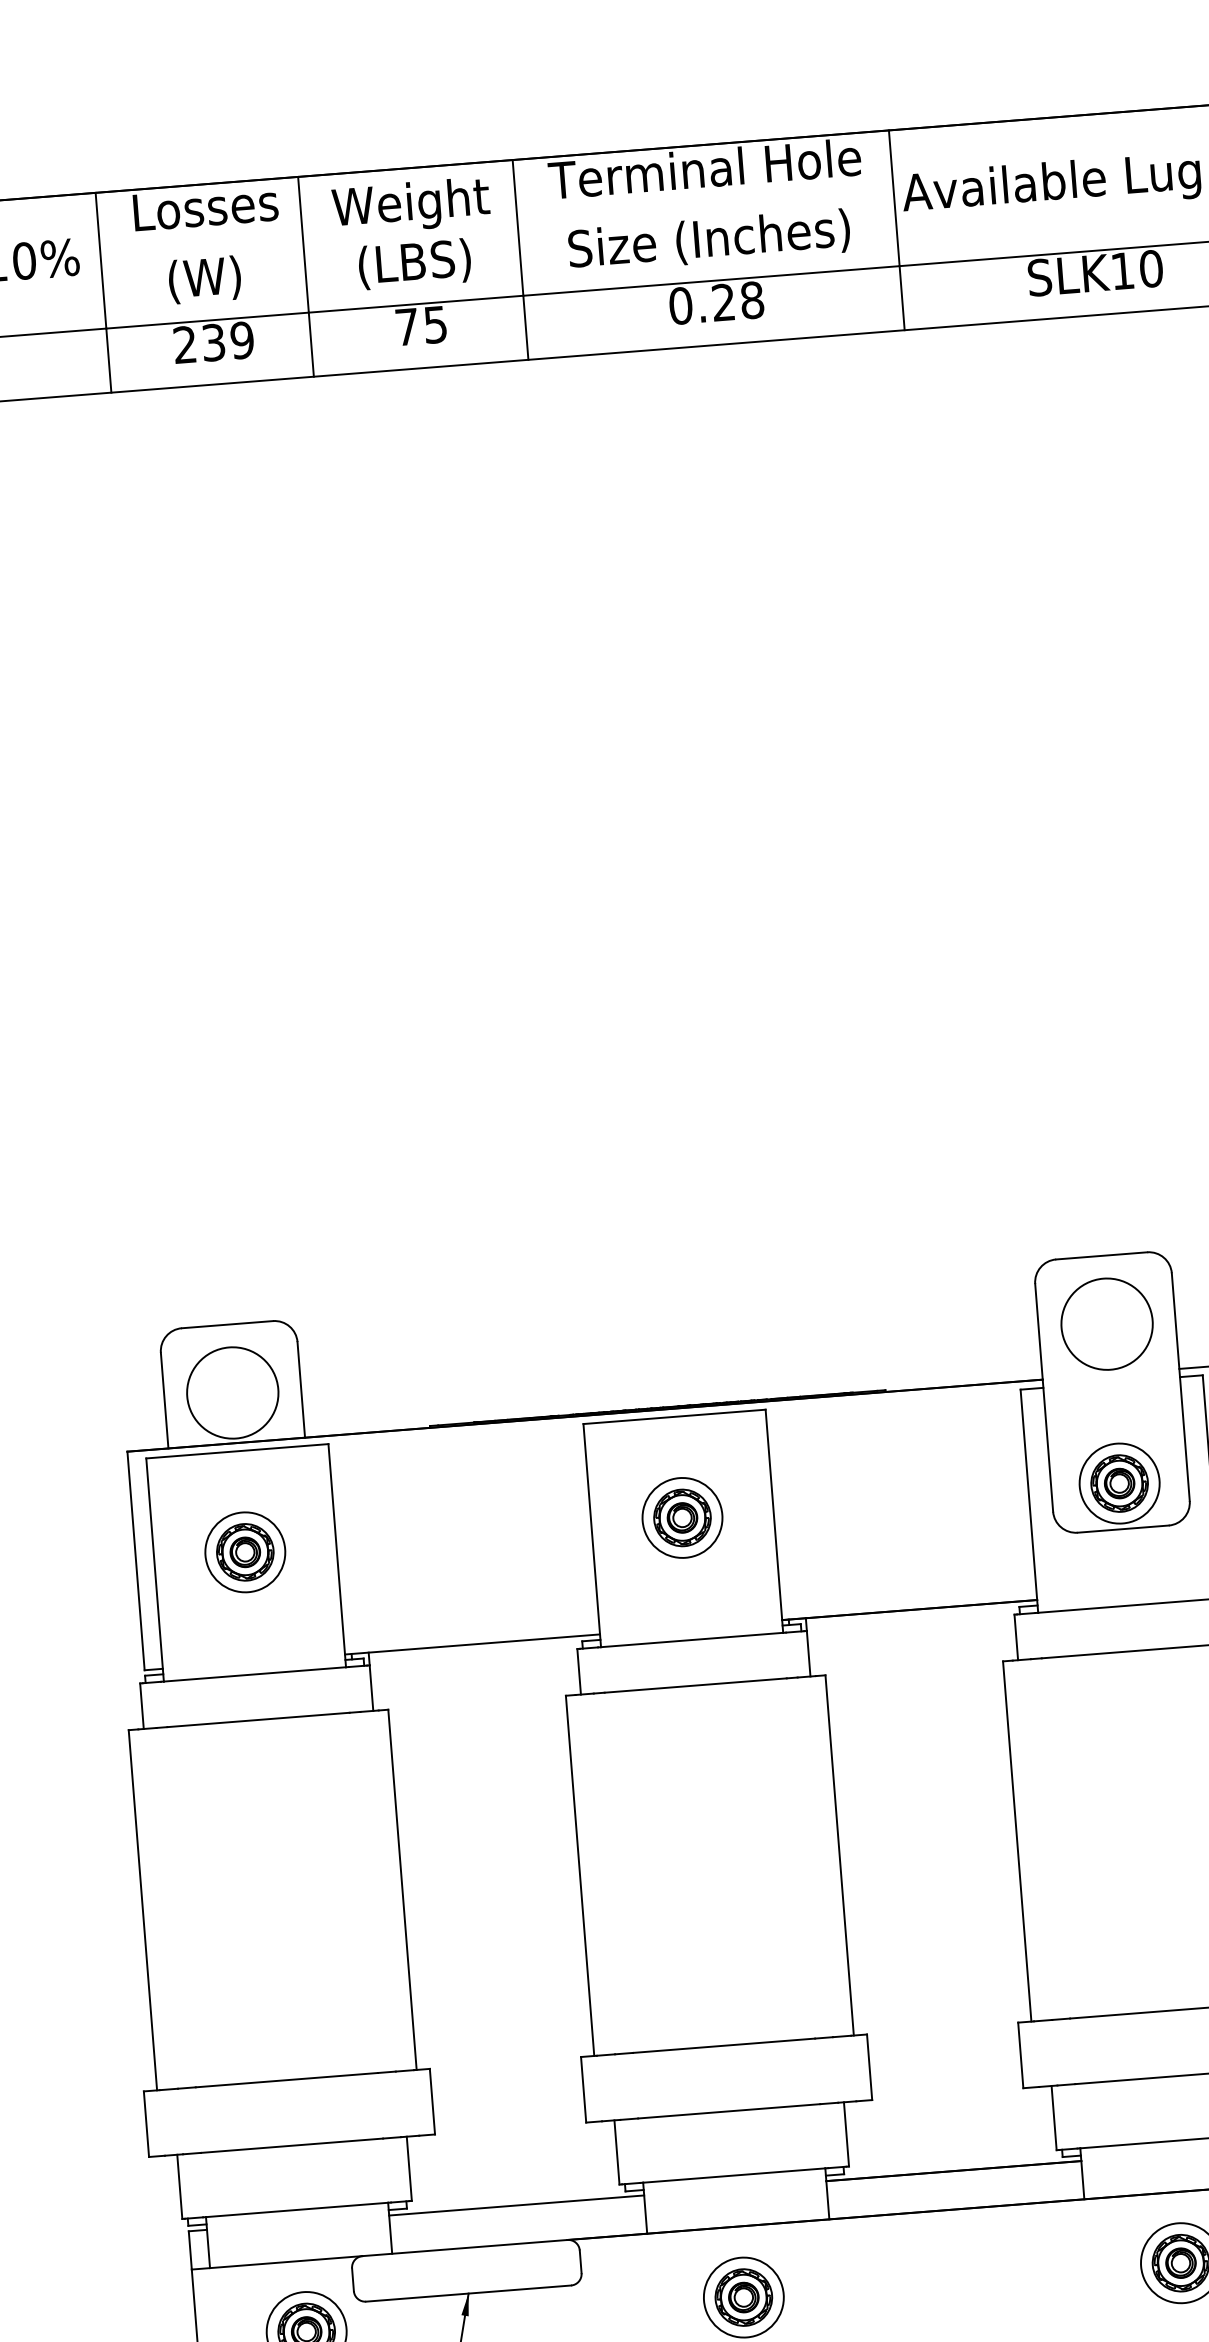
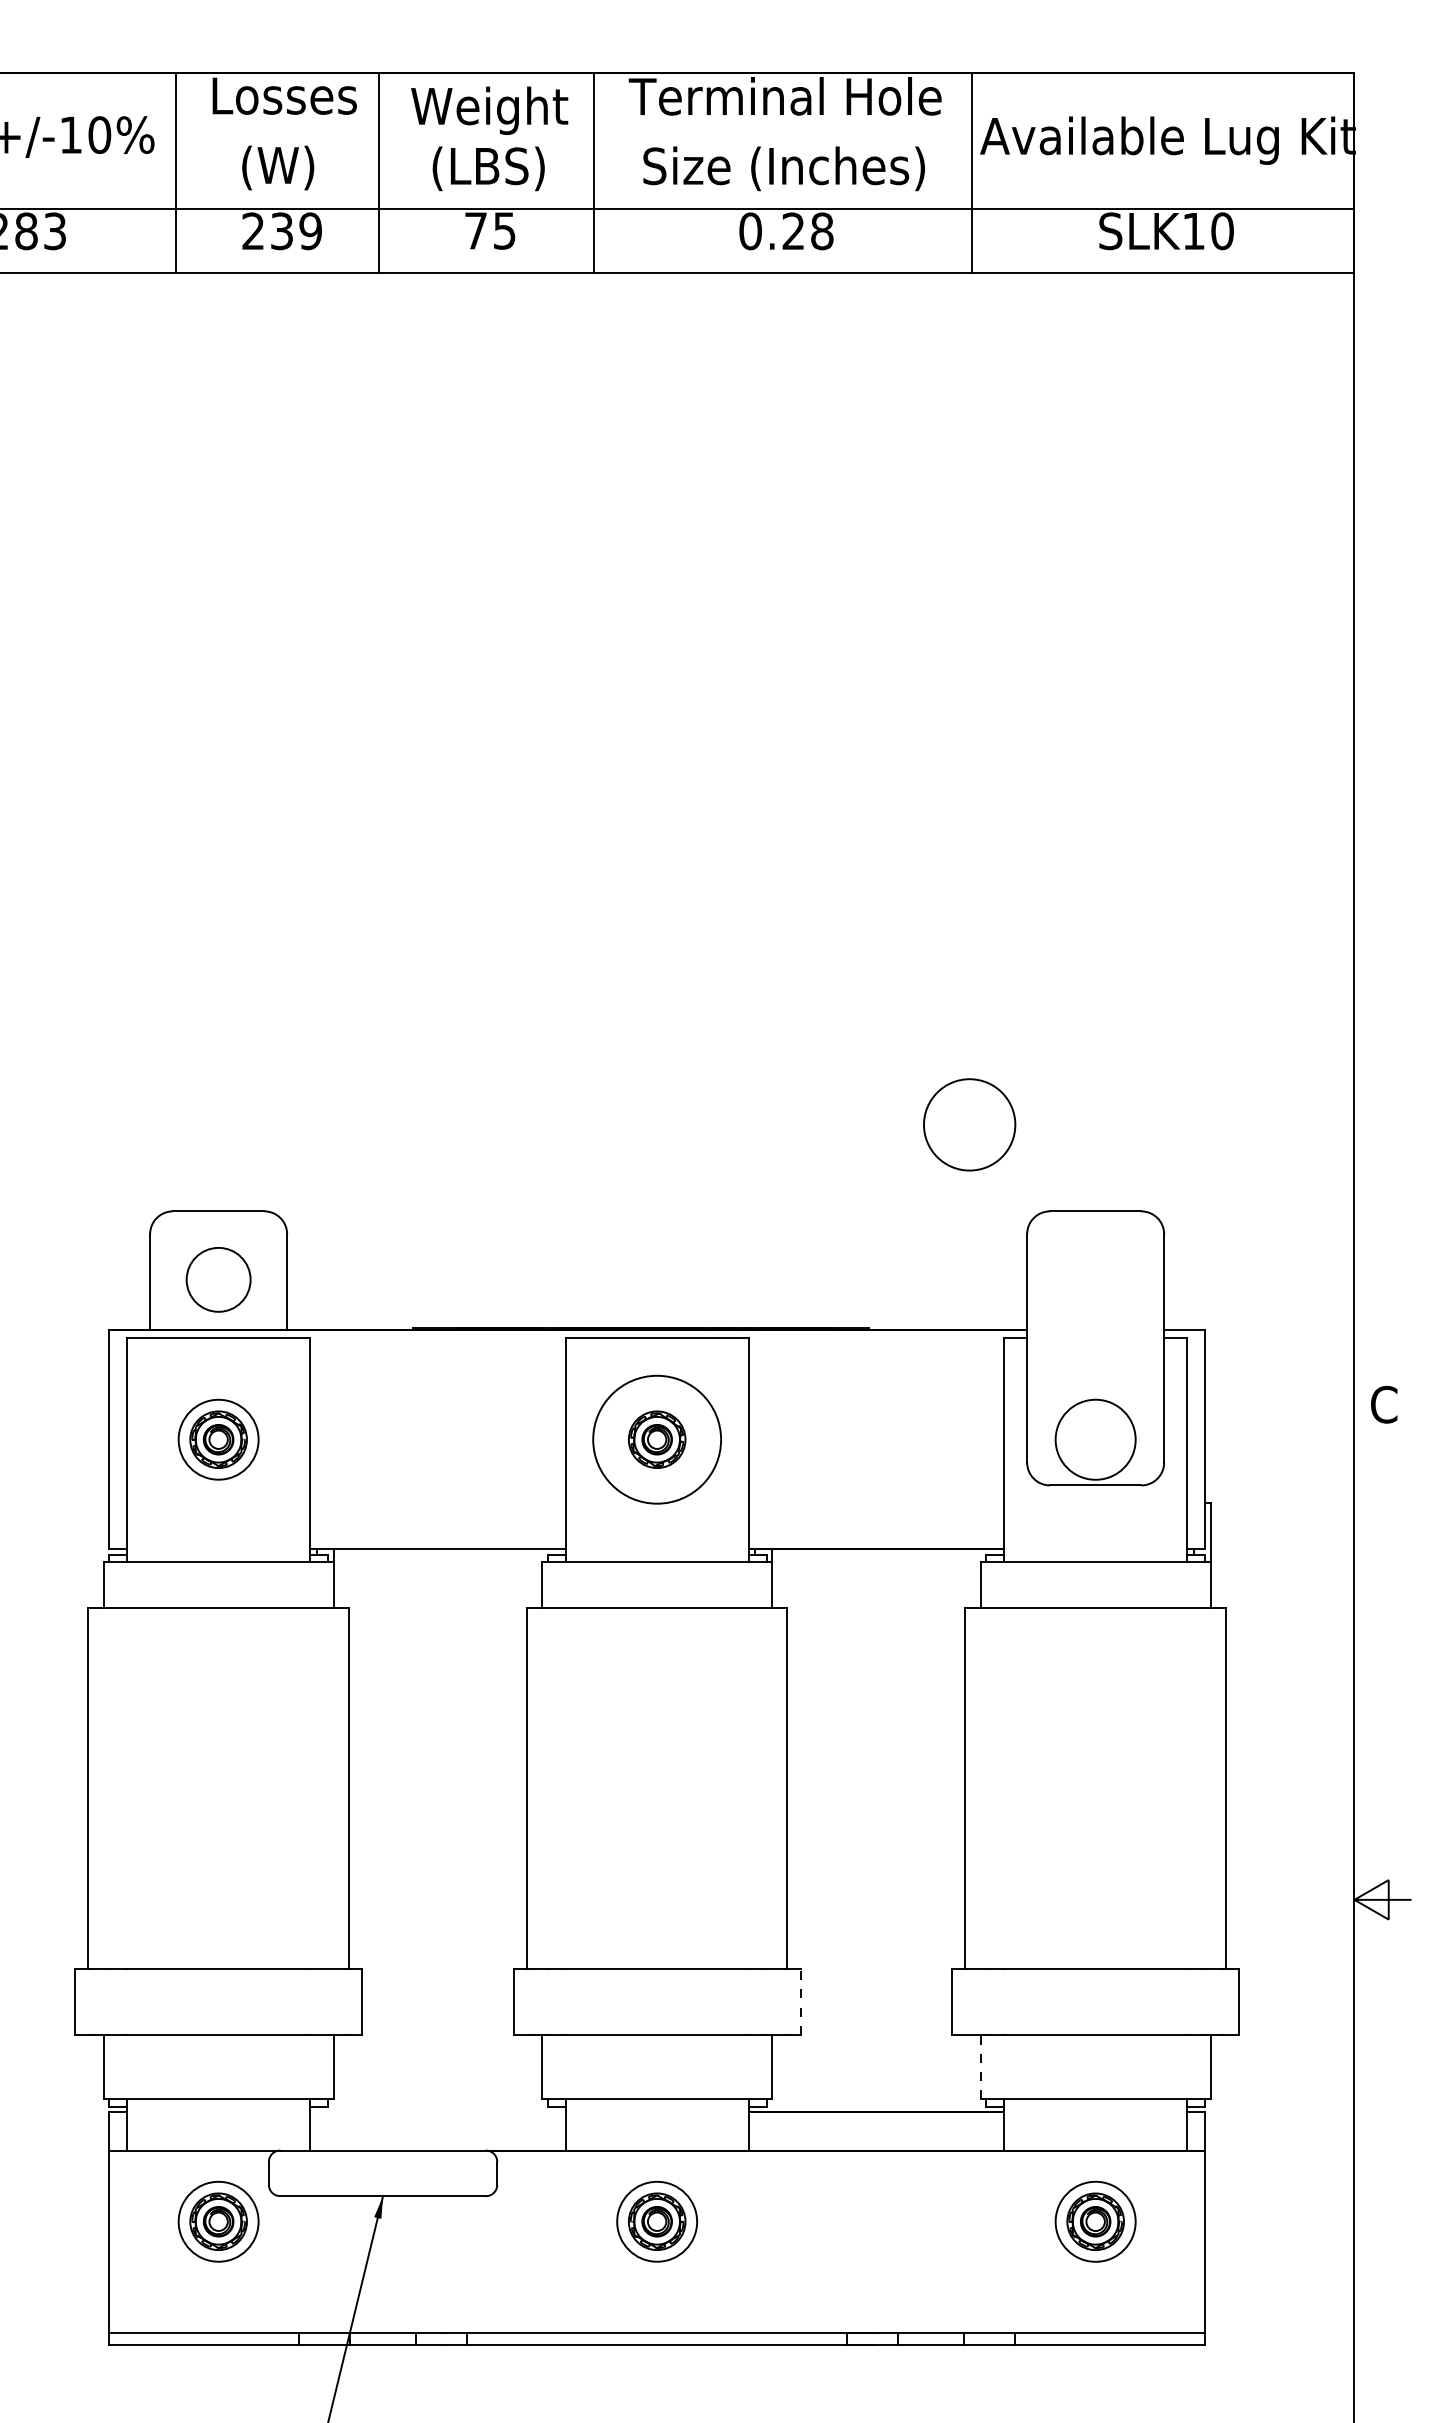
circle: (1106, 1323) -> (969, 1124), moved
circle: (232, 1392) -> (218, 1279), size x0.7
part: (1119, 1483) -> (1095, 1439), removed
circle: (682, 1517) -> (657, 1439), size x1.6
line: (869, 2067) -> (800, 2002), solid -> dashed
line: (1054, 2117) -> (980, 2066), solid -> dashed
line: (516, 2205) -> (437, 2112), removed

